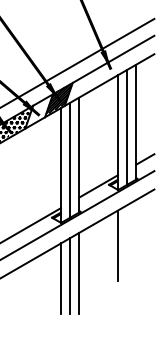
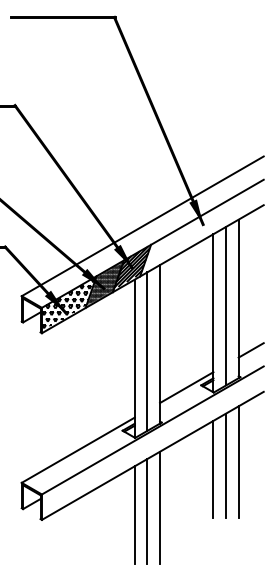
hatch: (39, 109) -> (105, 281), added
line: (136, 240) -> (238, 462), added
line: (127, 242) -> (226, 465), added

